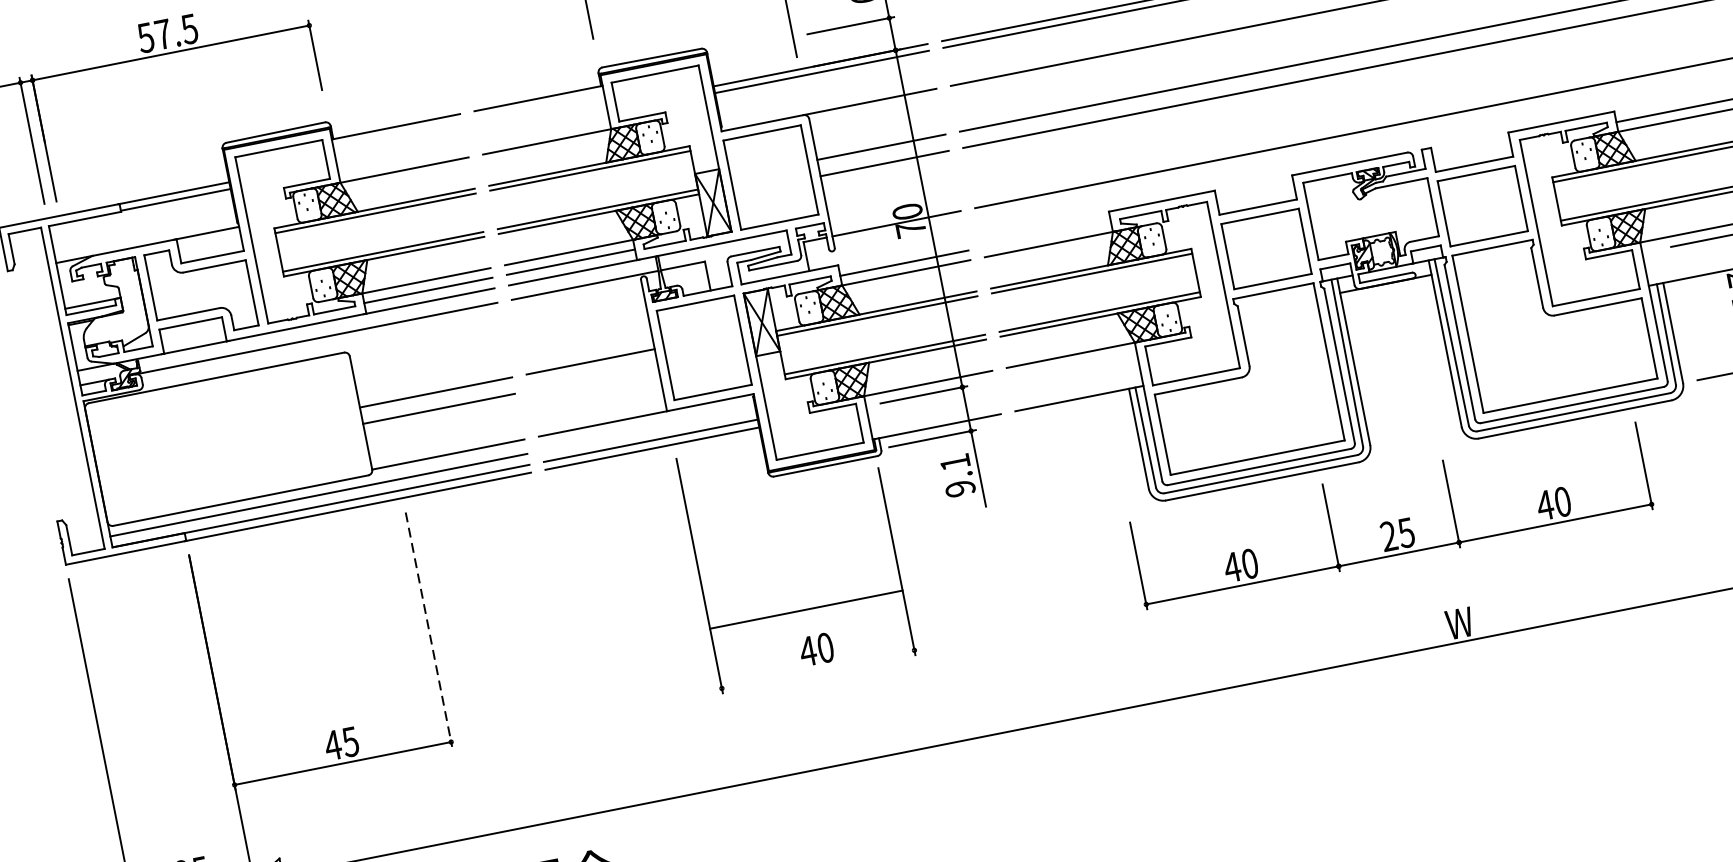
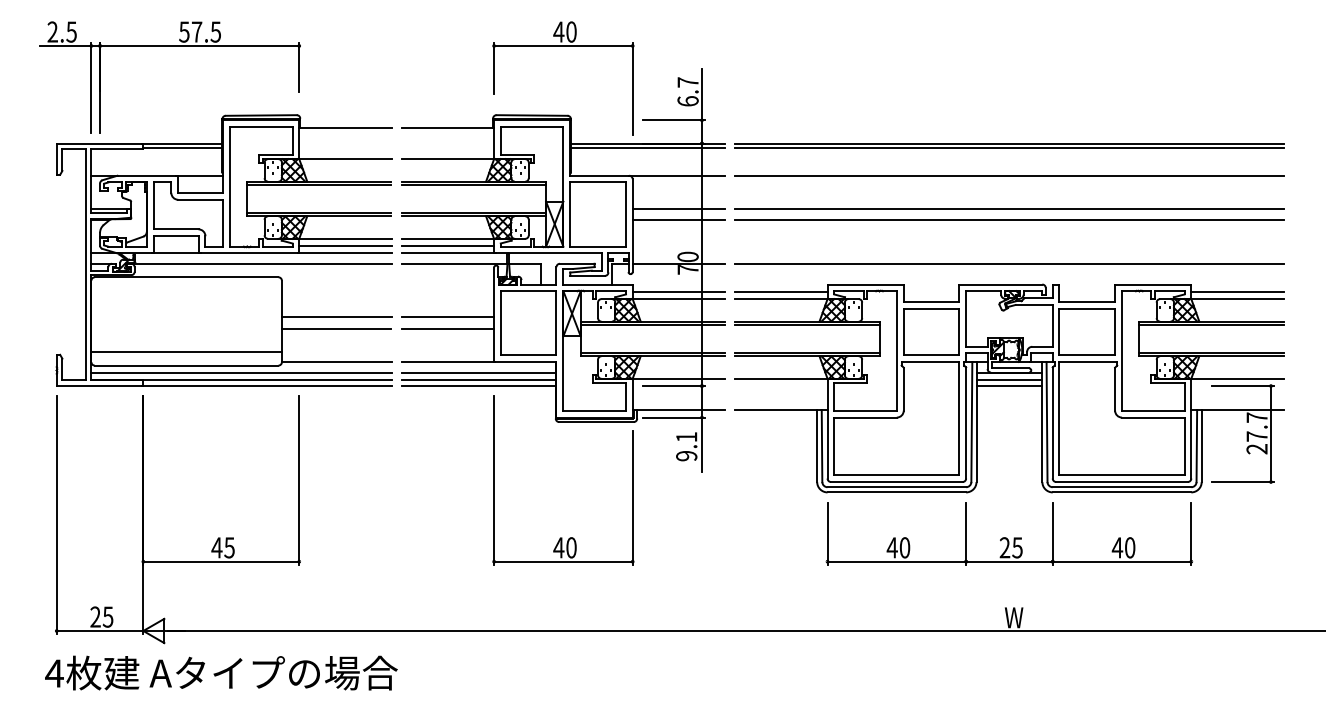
line: (1047, 235) -> (781, 292), added
line: (1388, 294) -> (1009, 380), added
line: (1389, 303) -> (1009, 386), added
line: (593, 378) -> (447, 329), added
line: (648, 429) -> (478, 372), added
line: (236, 481) -> (186, 351), added
part: (1391, 515) -> (1009, 533), moved
line: (806, 609) -> (563, 561), moved
line: (429, 630) -> (299, 481), dashed -> solid

